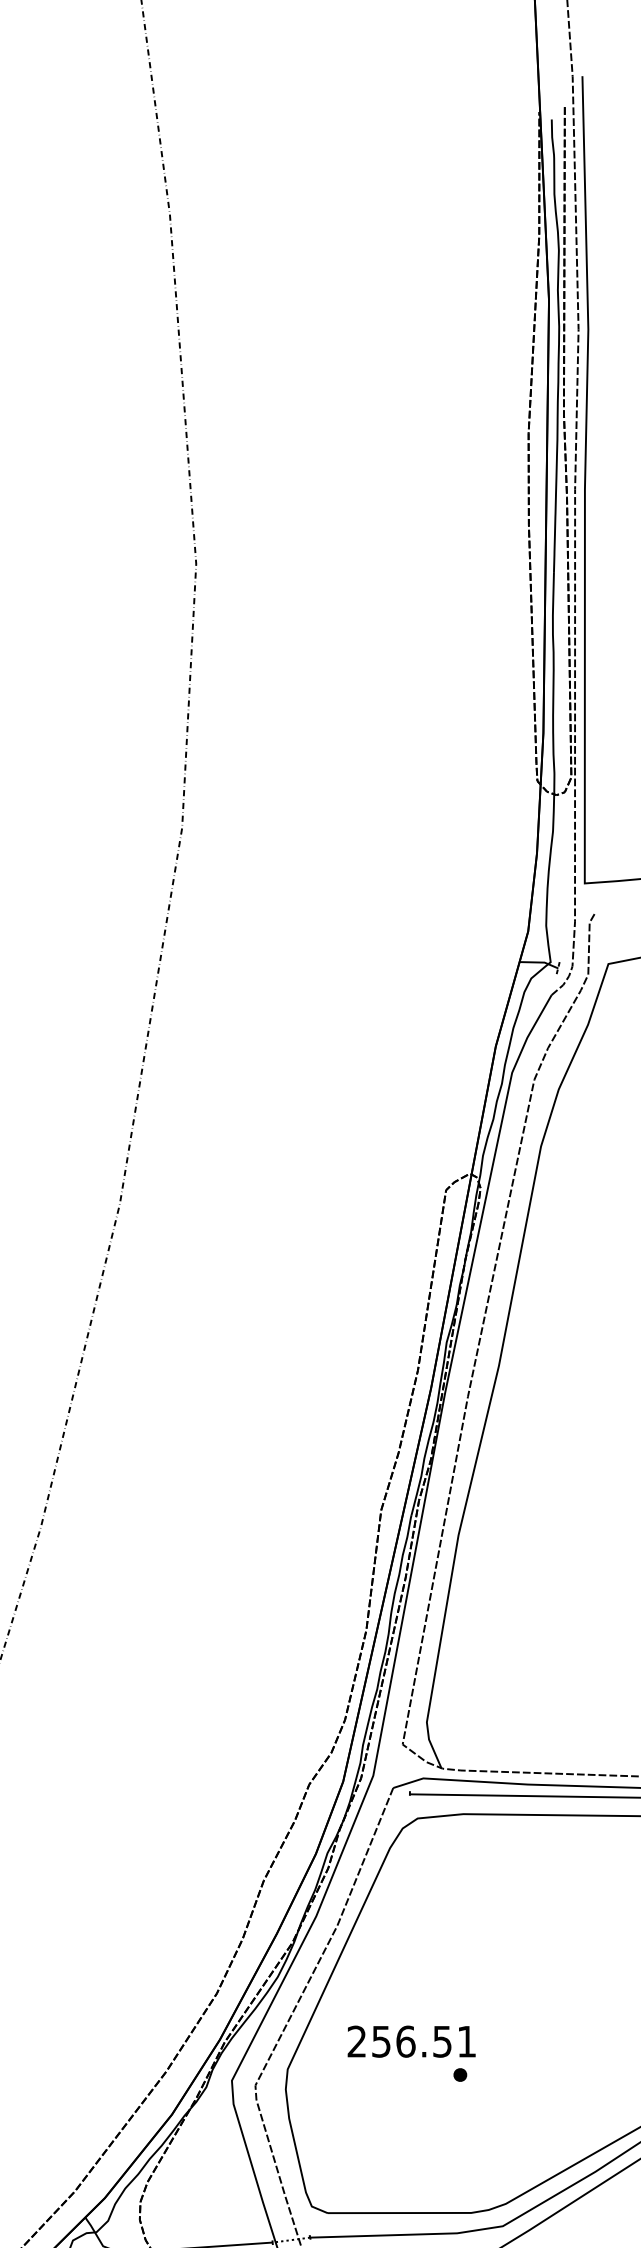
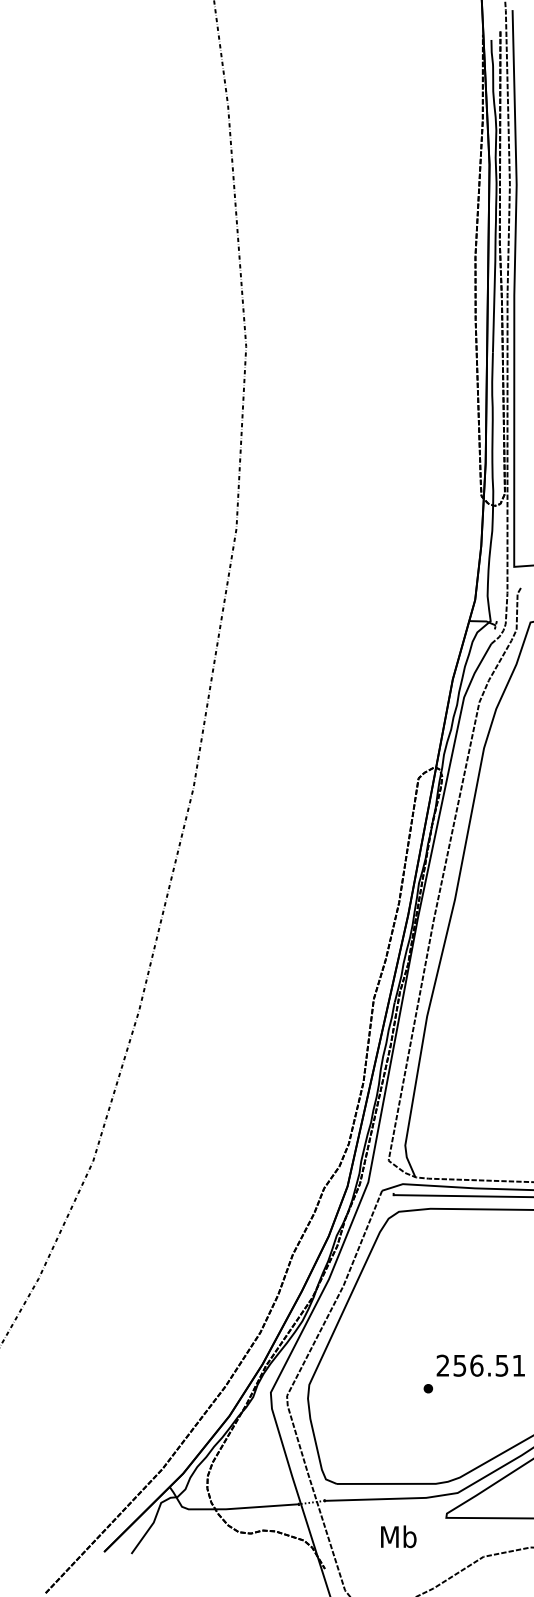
text: (411, 2041) -> (480, 1365), moved

